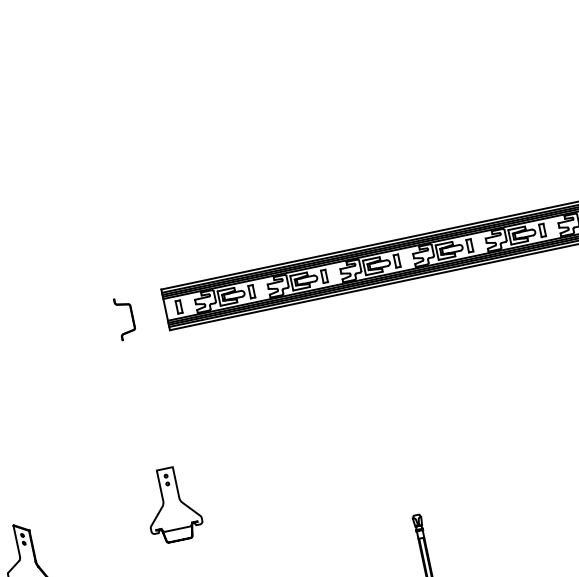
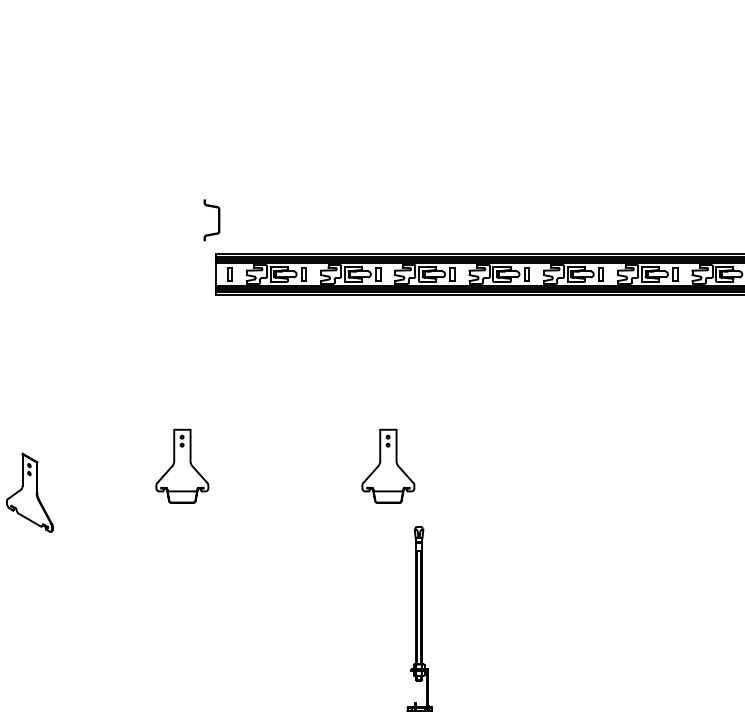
part: (131, 317) -> (218, 220), moved
part: (373, 461) -> (388, 465), added

